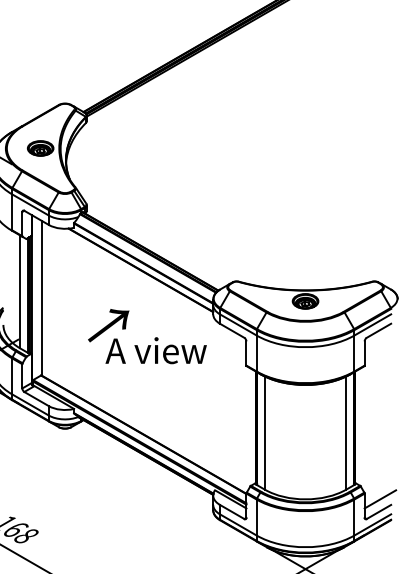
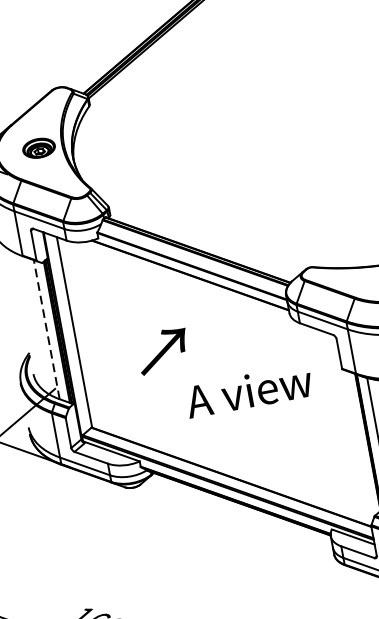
line: (20, 291) -> (46, 329), solid -> dashed
text: (155, 350) -> (248, 391), moved

